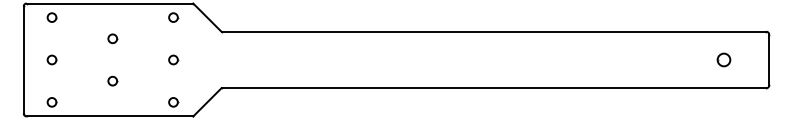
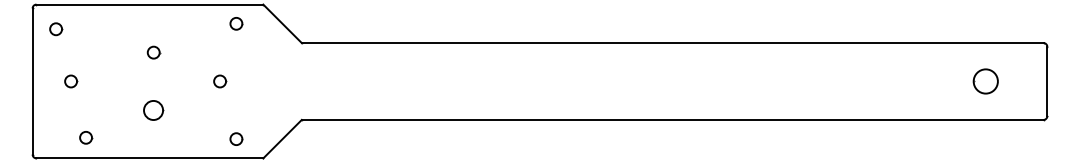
part: (51, 17) -> (55, 29), moved
part: (173, 59) -> (220, 80), moved
part: (723, 59) -> (985, 80), size x1.4
part: (112, 80) -> (153, 109), size x1.6
part: (51, 102) -> (85, 137), moved

